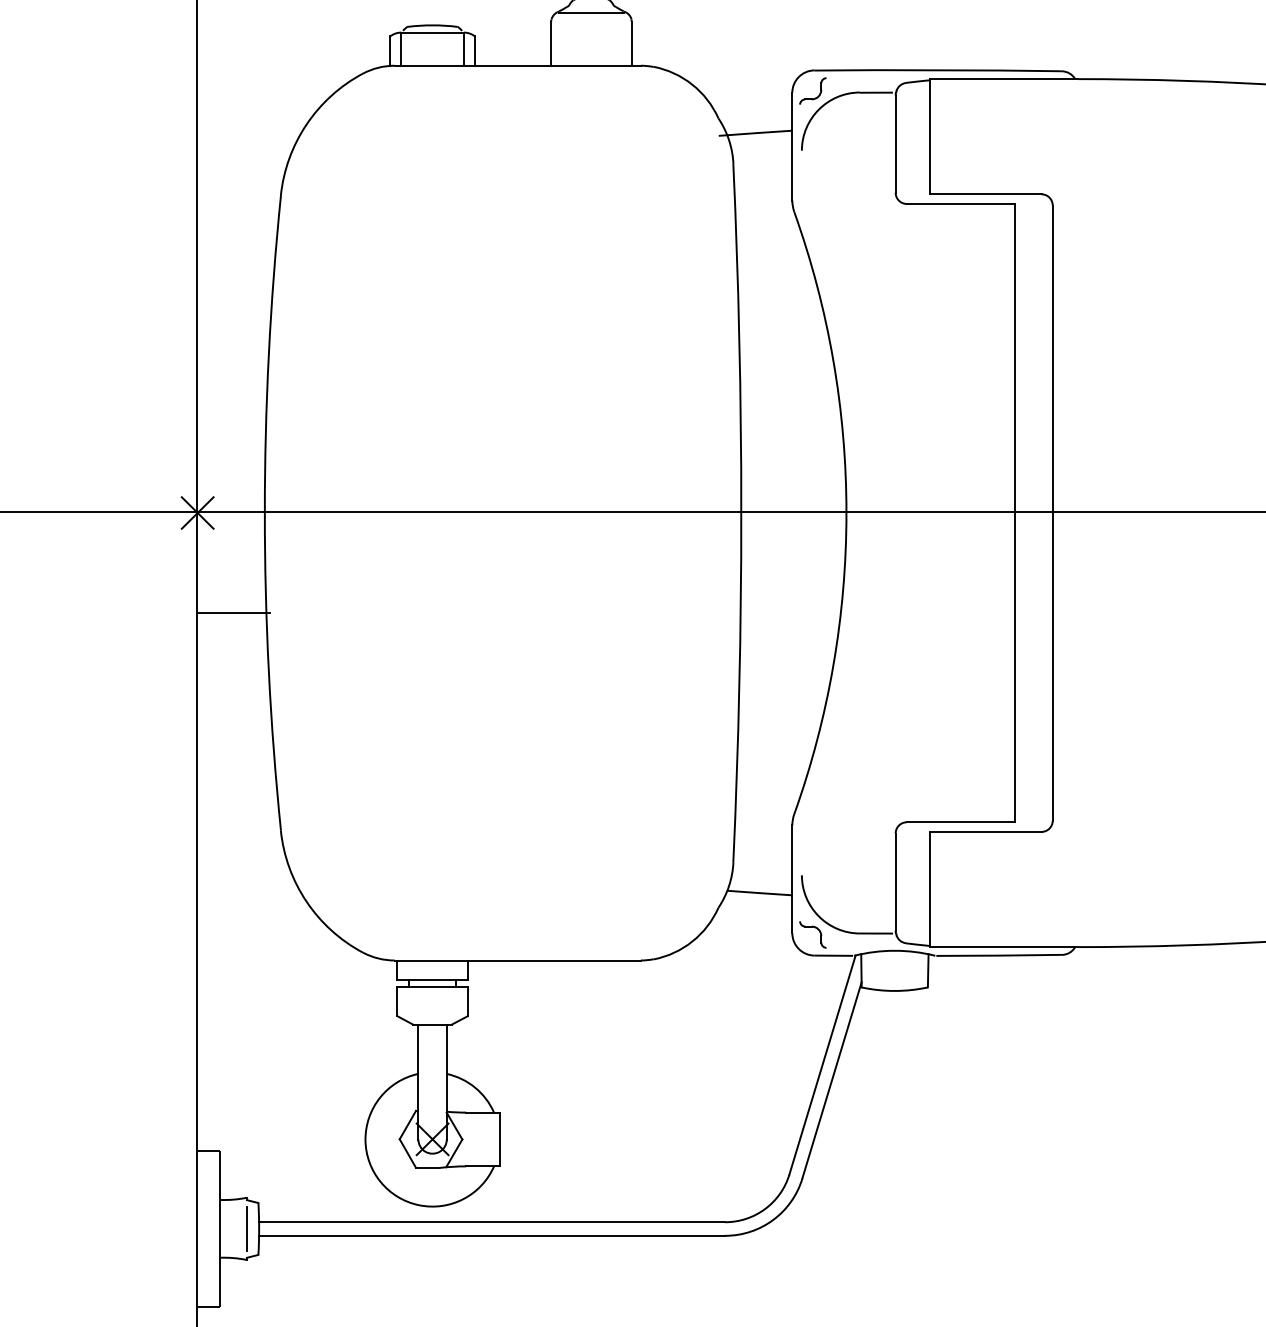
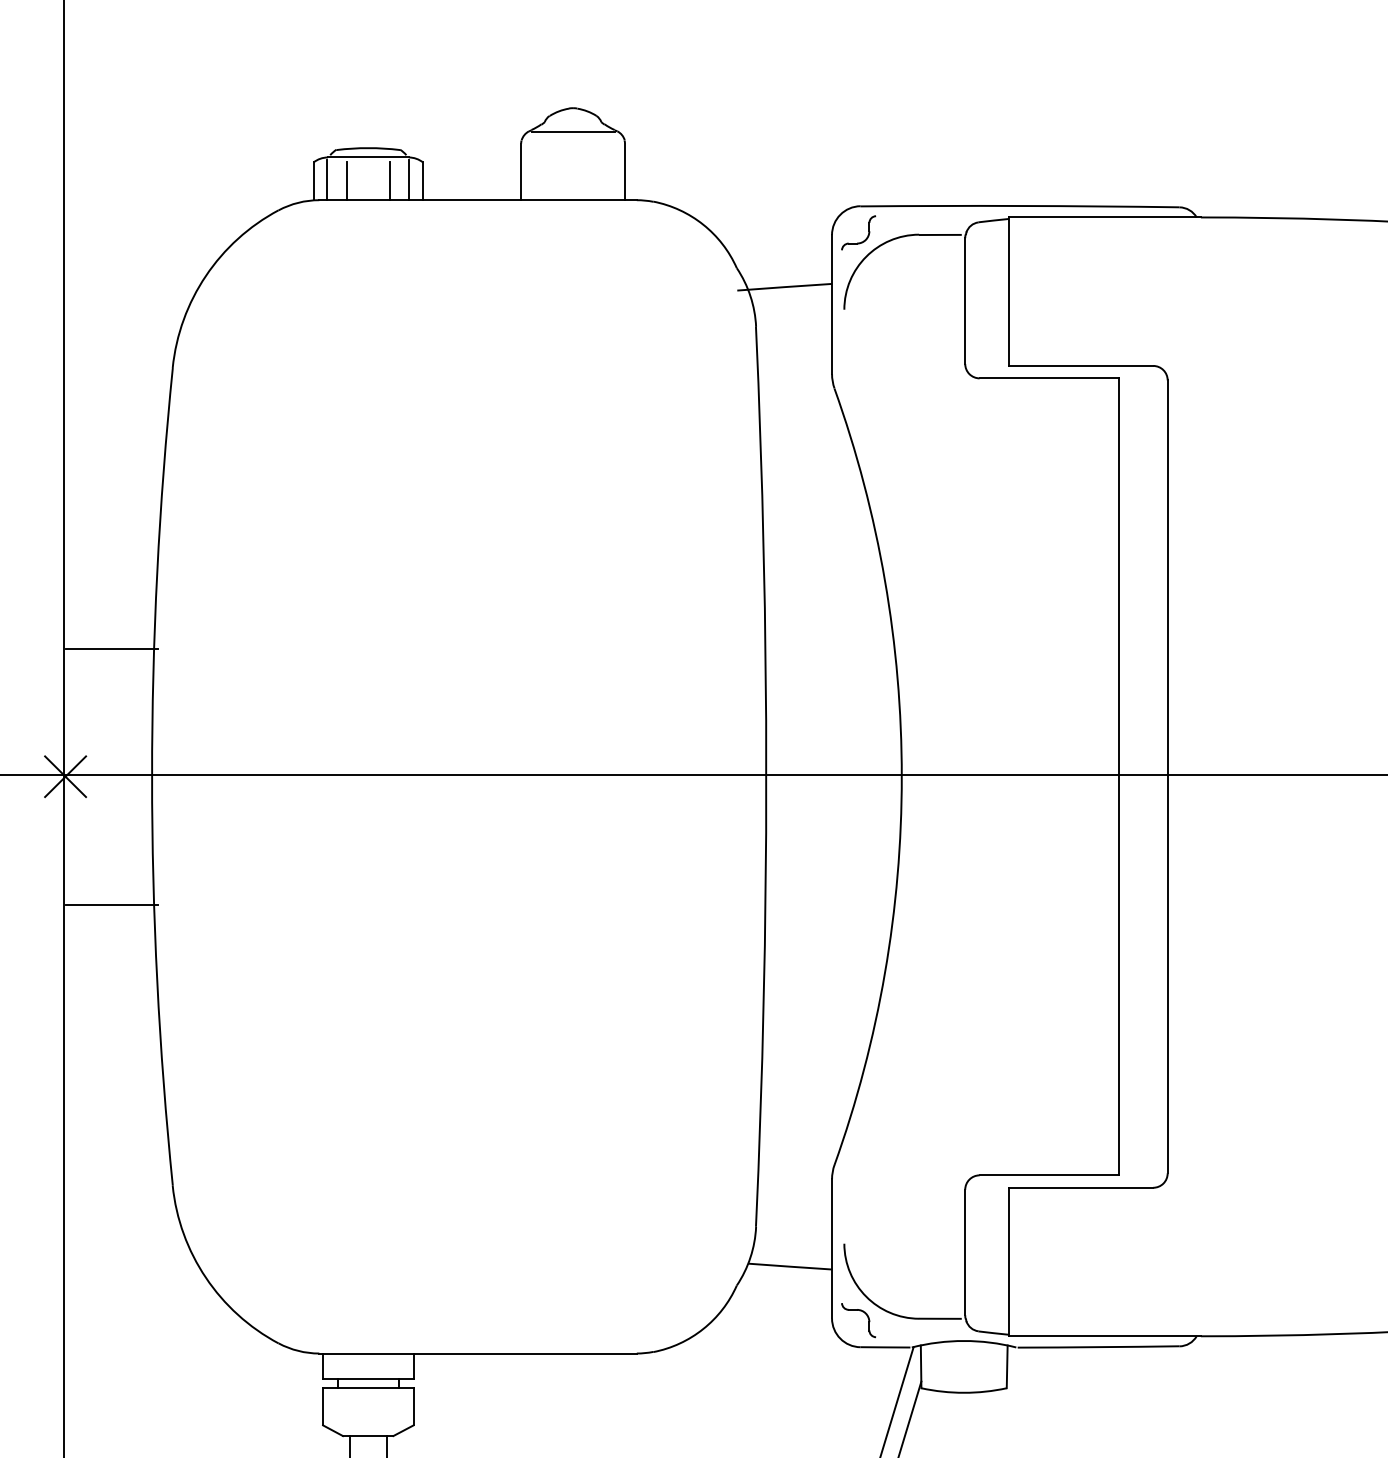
line: (415, 50) -> (346, 180), added
line: (449, 50) -> (390, 180), added
line: (233, 413) -> (111, 648), added

